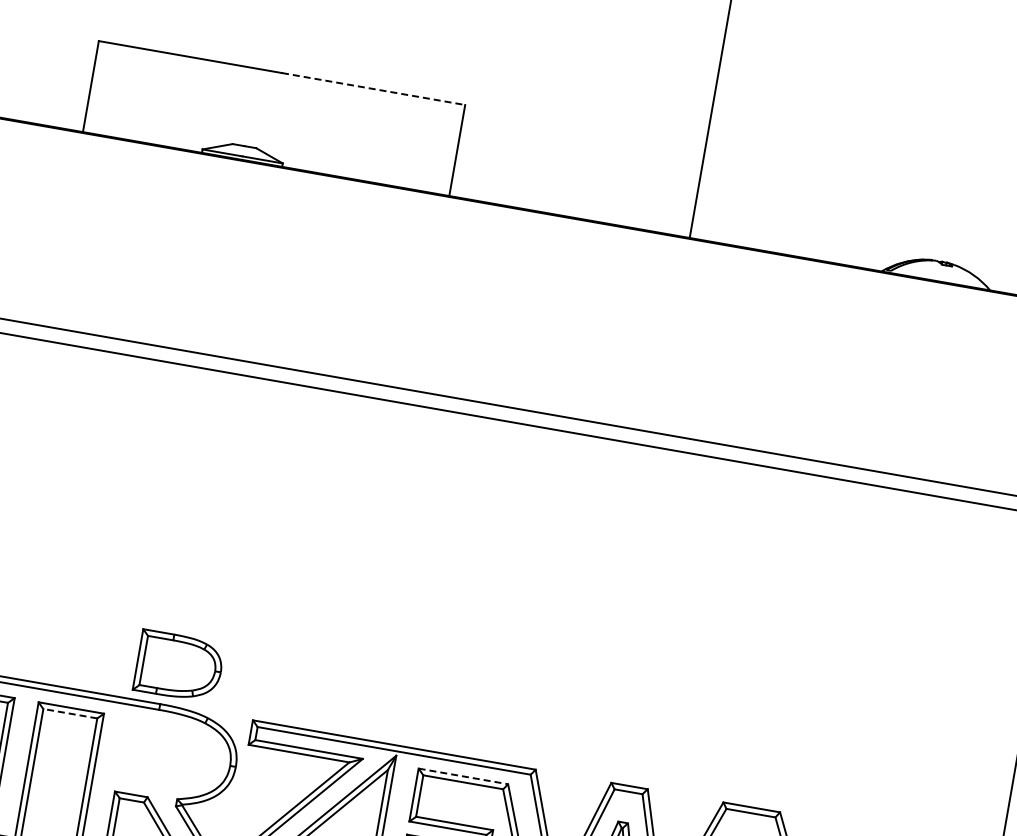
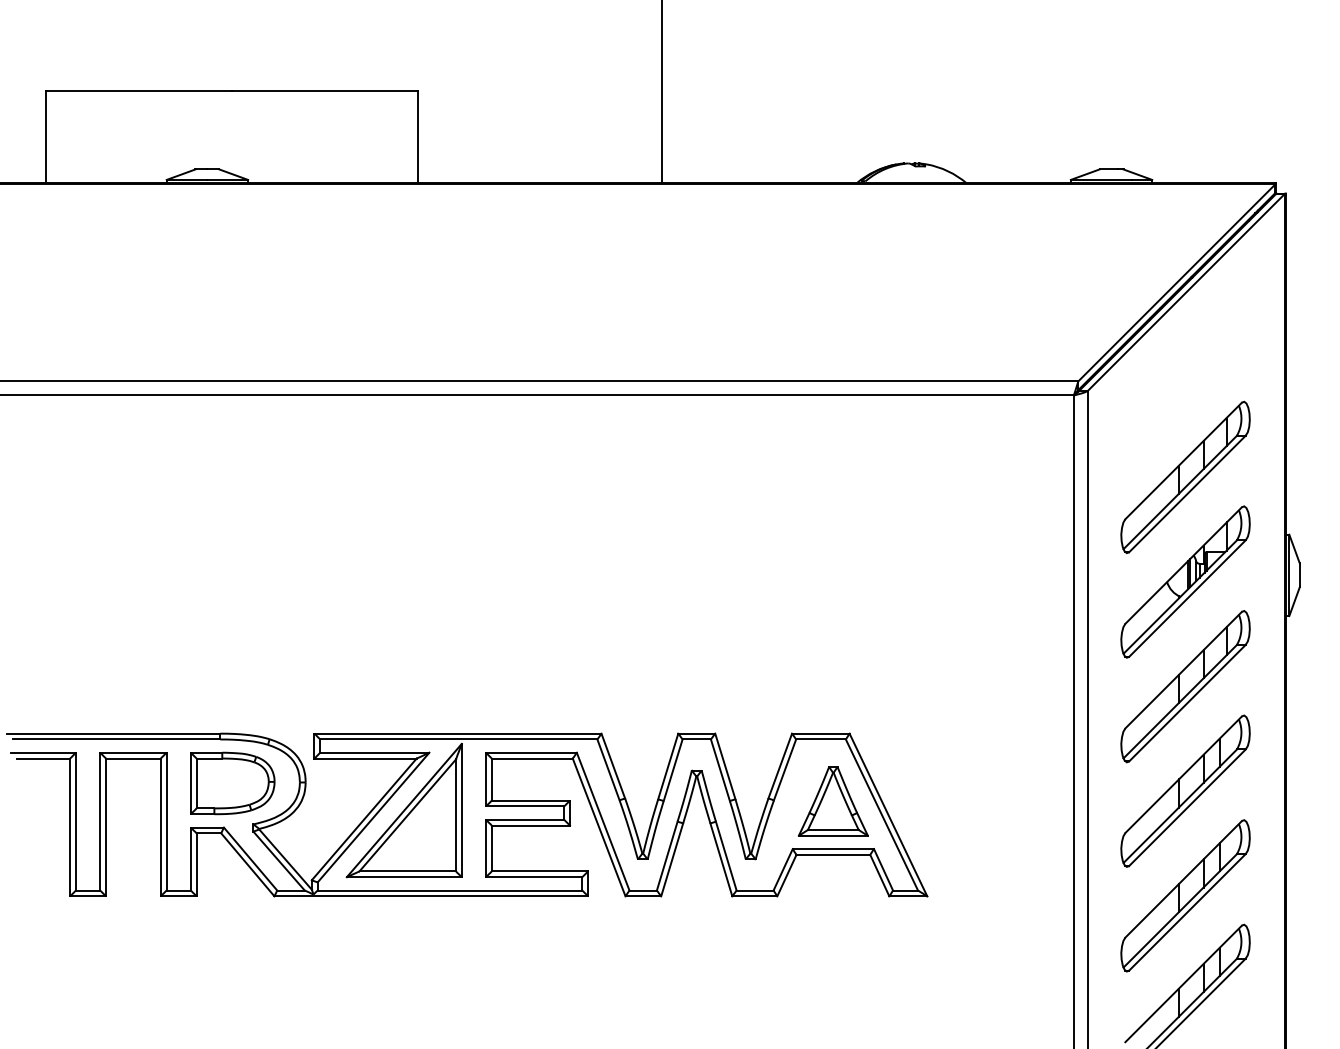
line: (373, 89) -> (324, 91), dashed -> solid
part: (179, 666) -> (232, 783), moved
line: (69, 713) -> (132, 758), dashed -> solid
line: (463, 776) -> (531, 752), dashed -> solid

